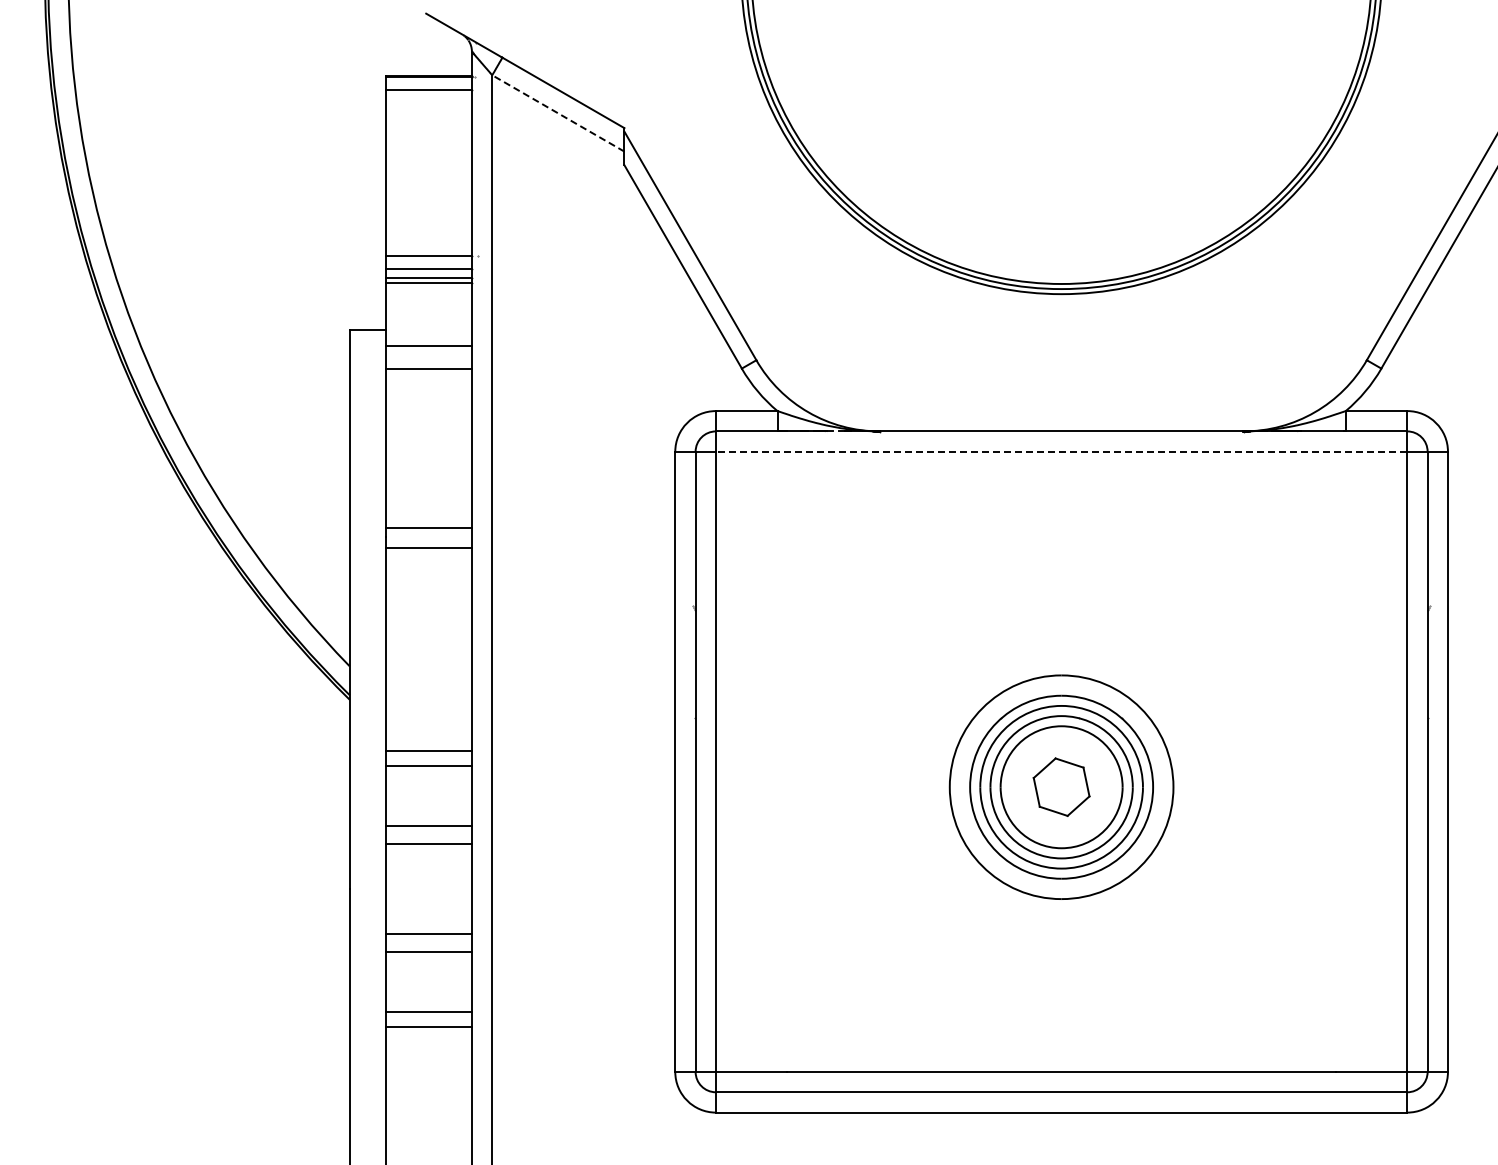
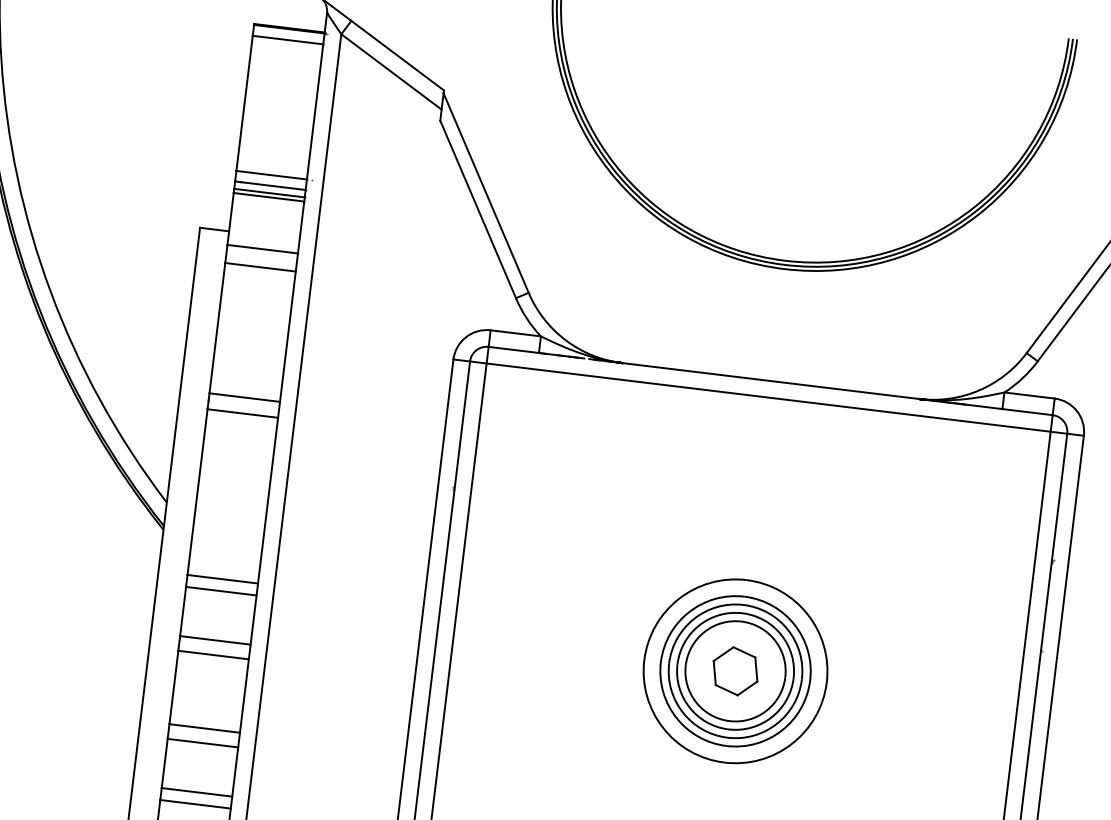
line: (557, 113) -> (390, 71), dashed -> solid
line: (1061, 451) -> (768, 397), dashed -> solid

